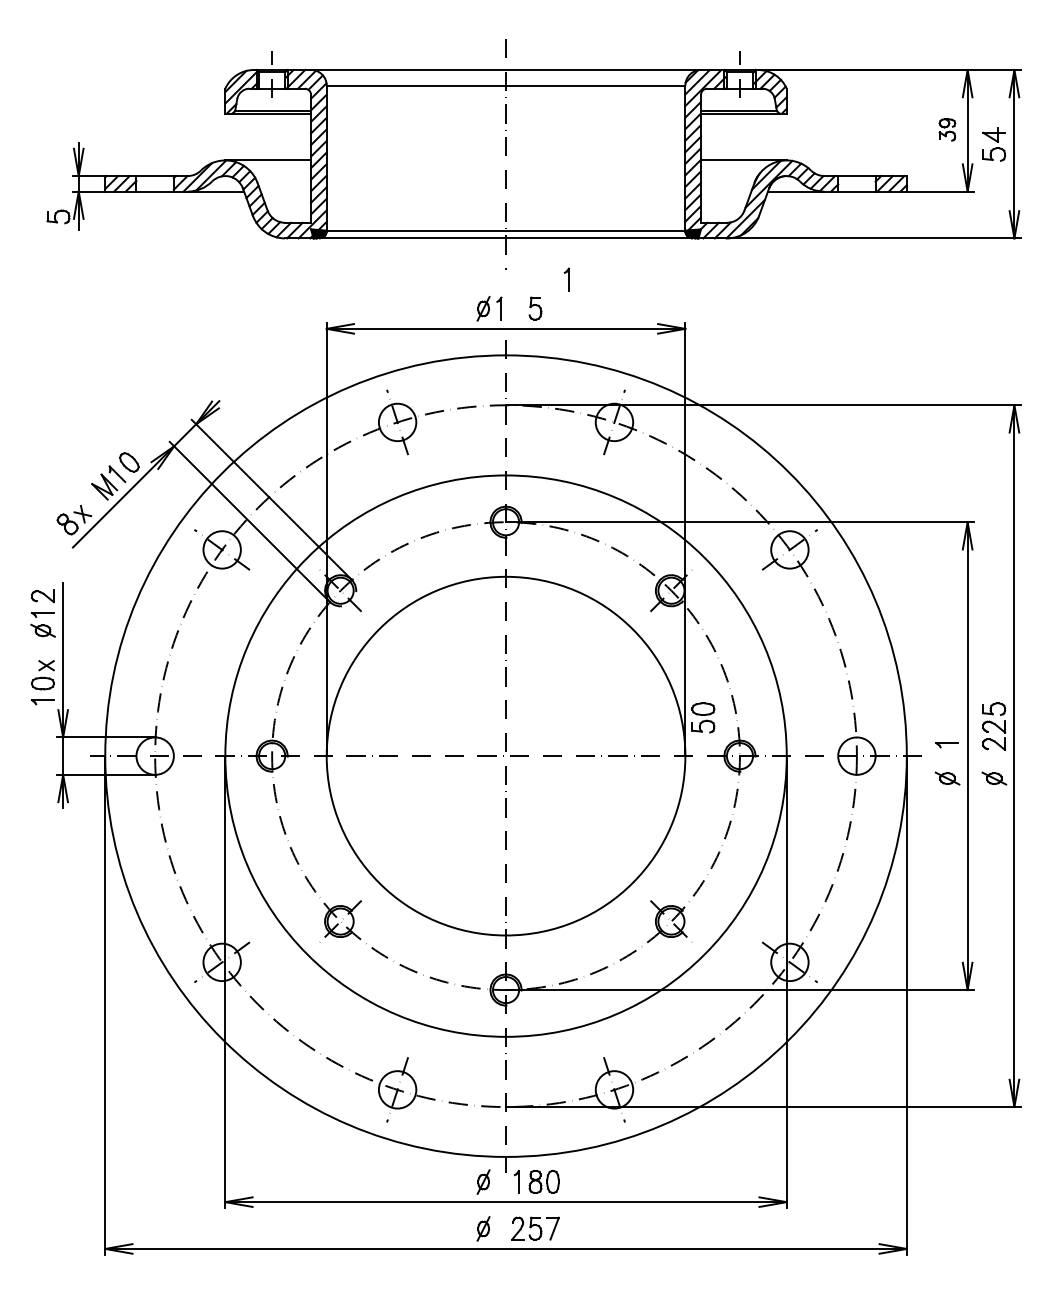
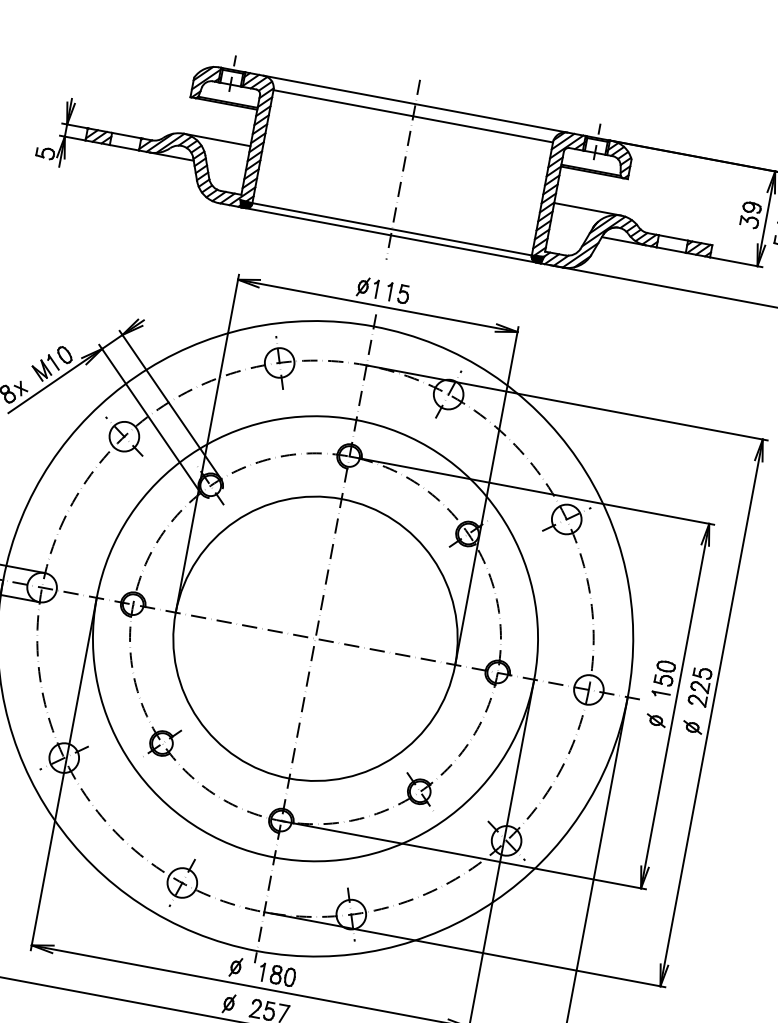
part: (947, 129) -> (750, 214), size x1.43
part: (566, 279) -> (388, 291), moved
part: (703, 717) -> (665, 673), moved

